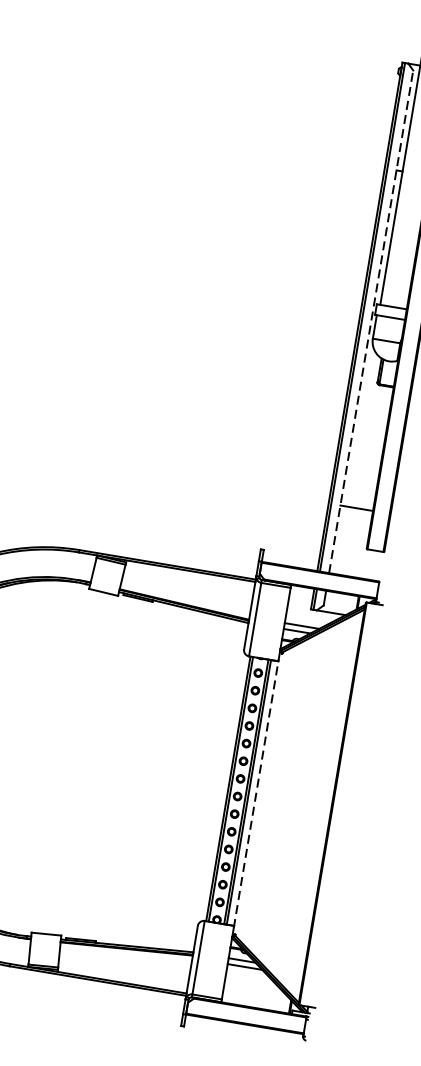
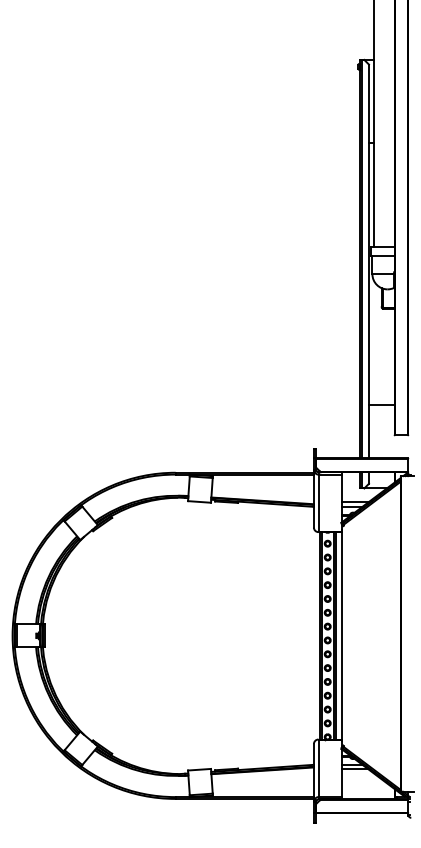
line: (370, 321) -> (368, 261), dashed -> solid
line: (256, 793) -> (341, 635), dashed -> solid

